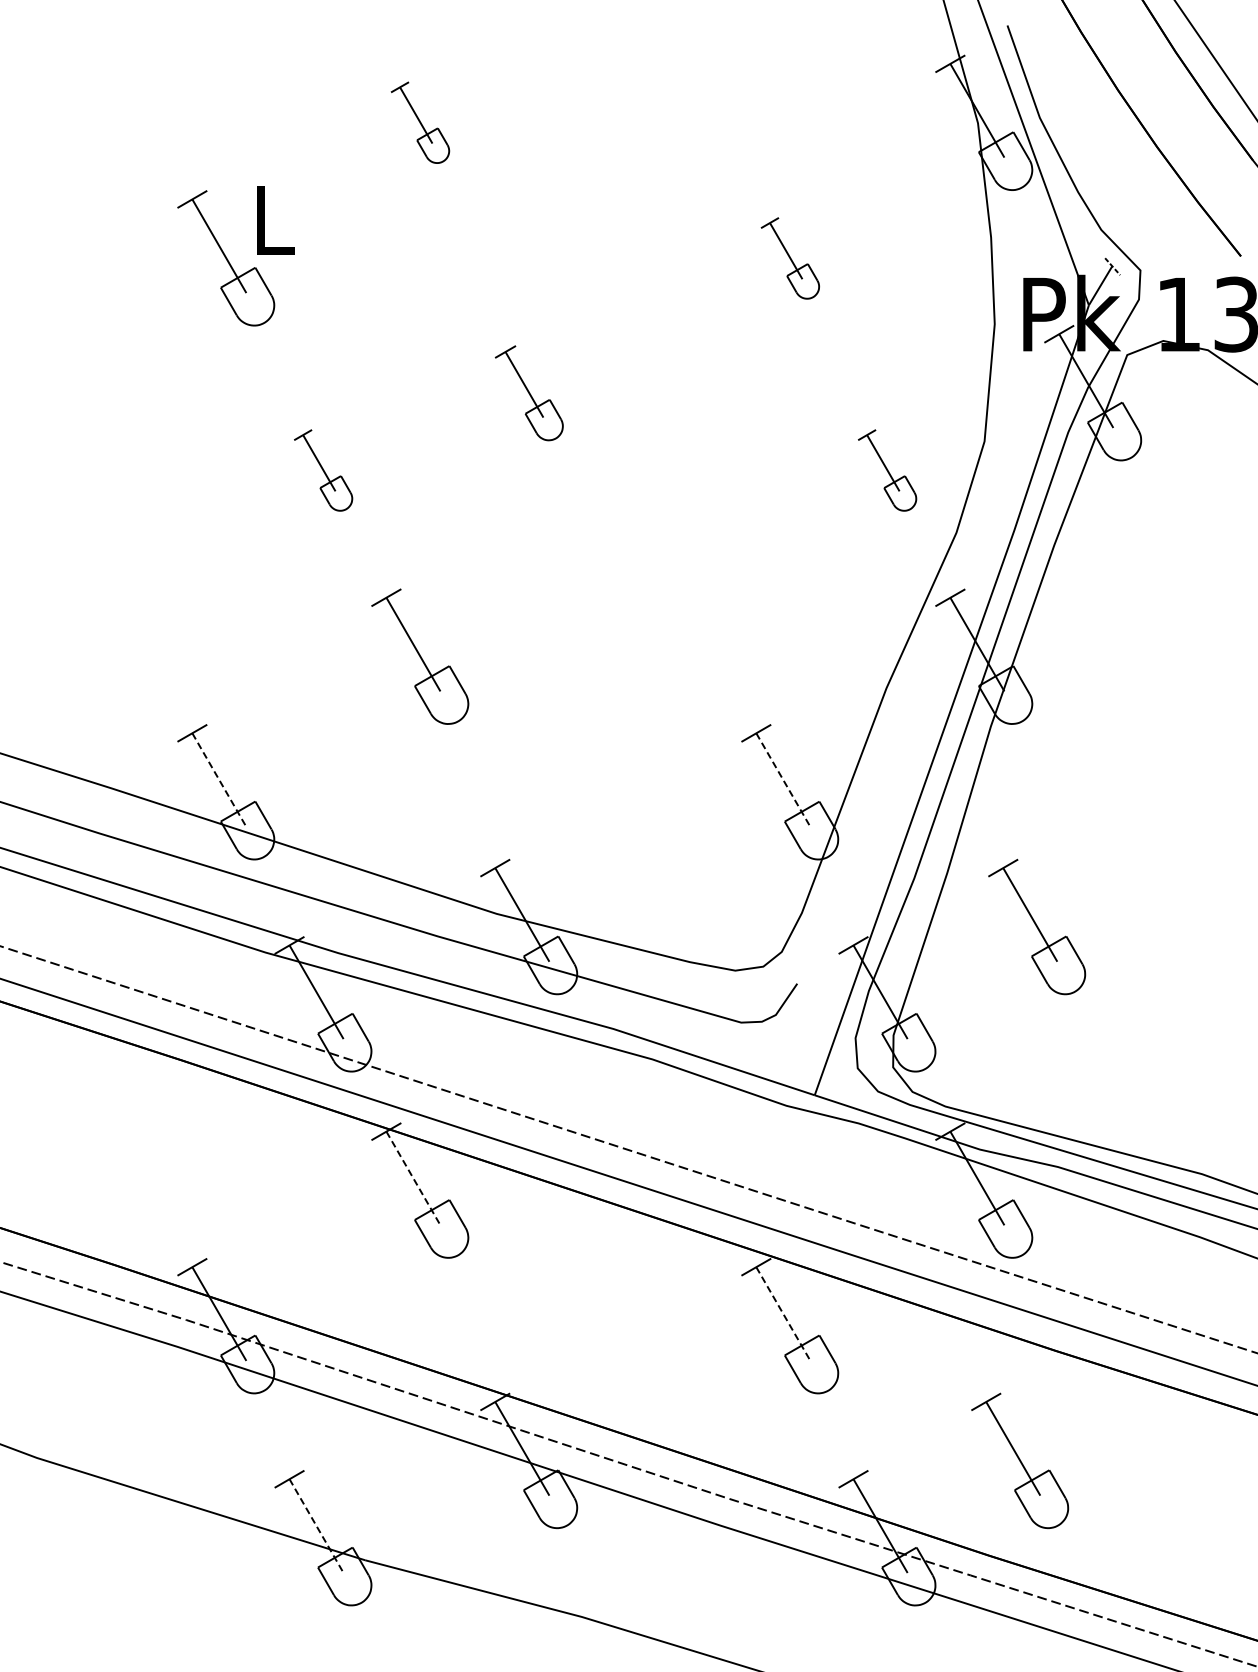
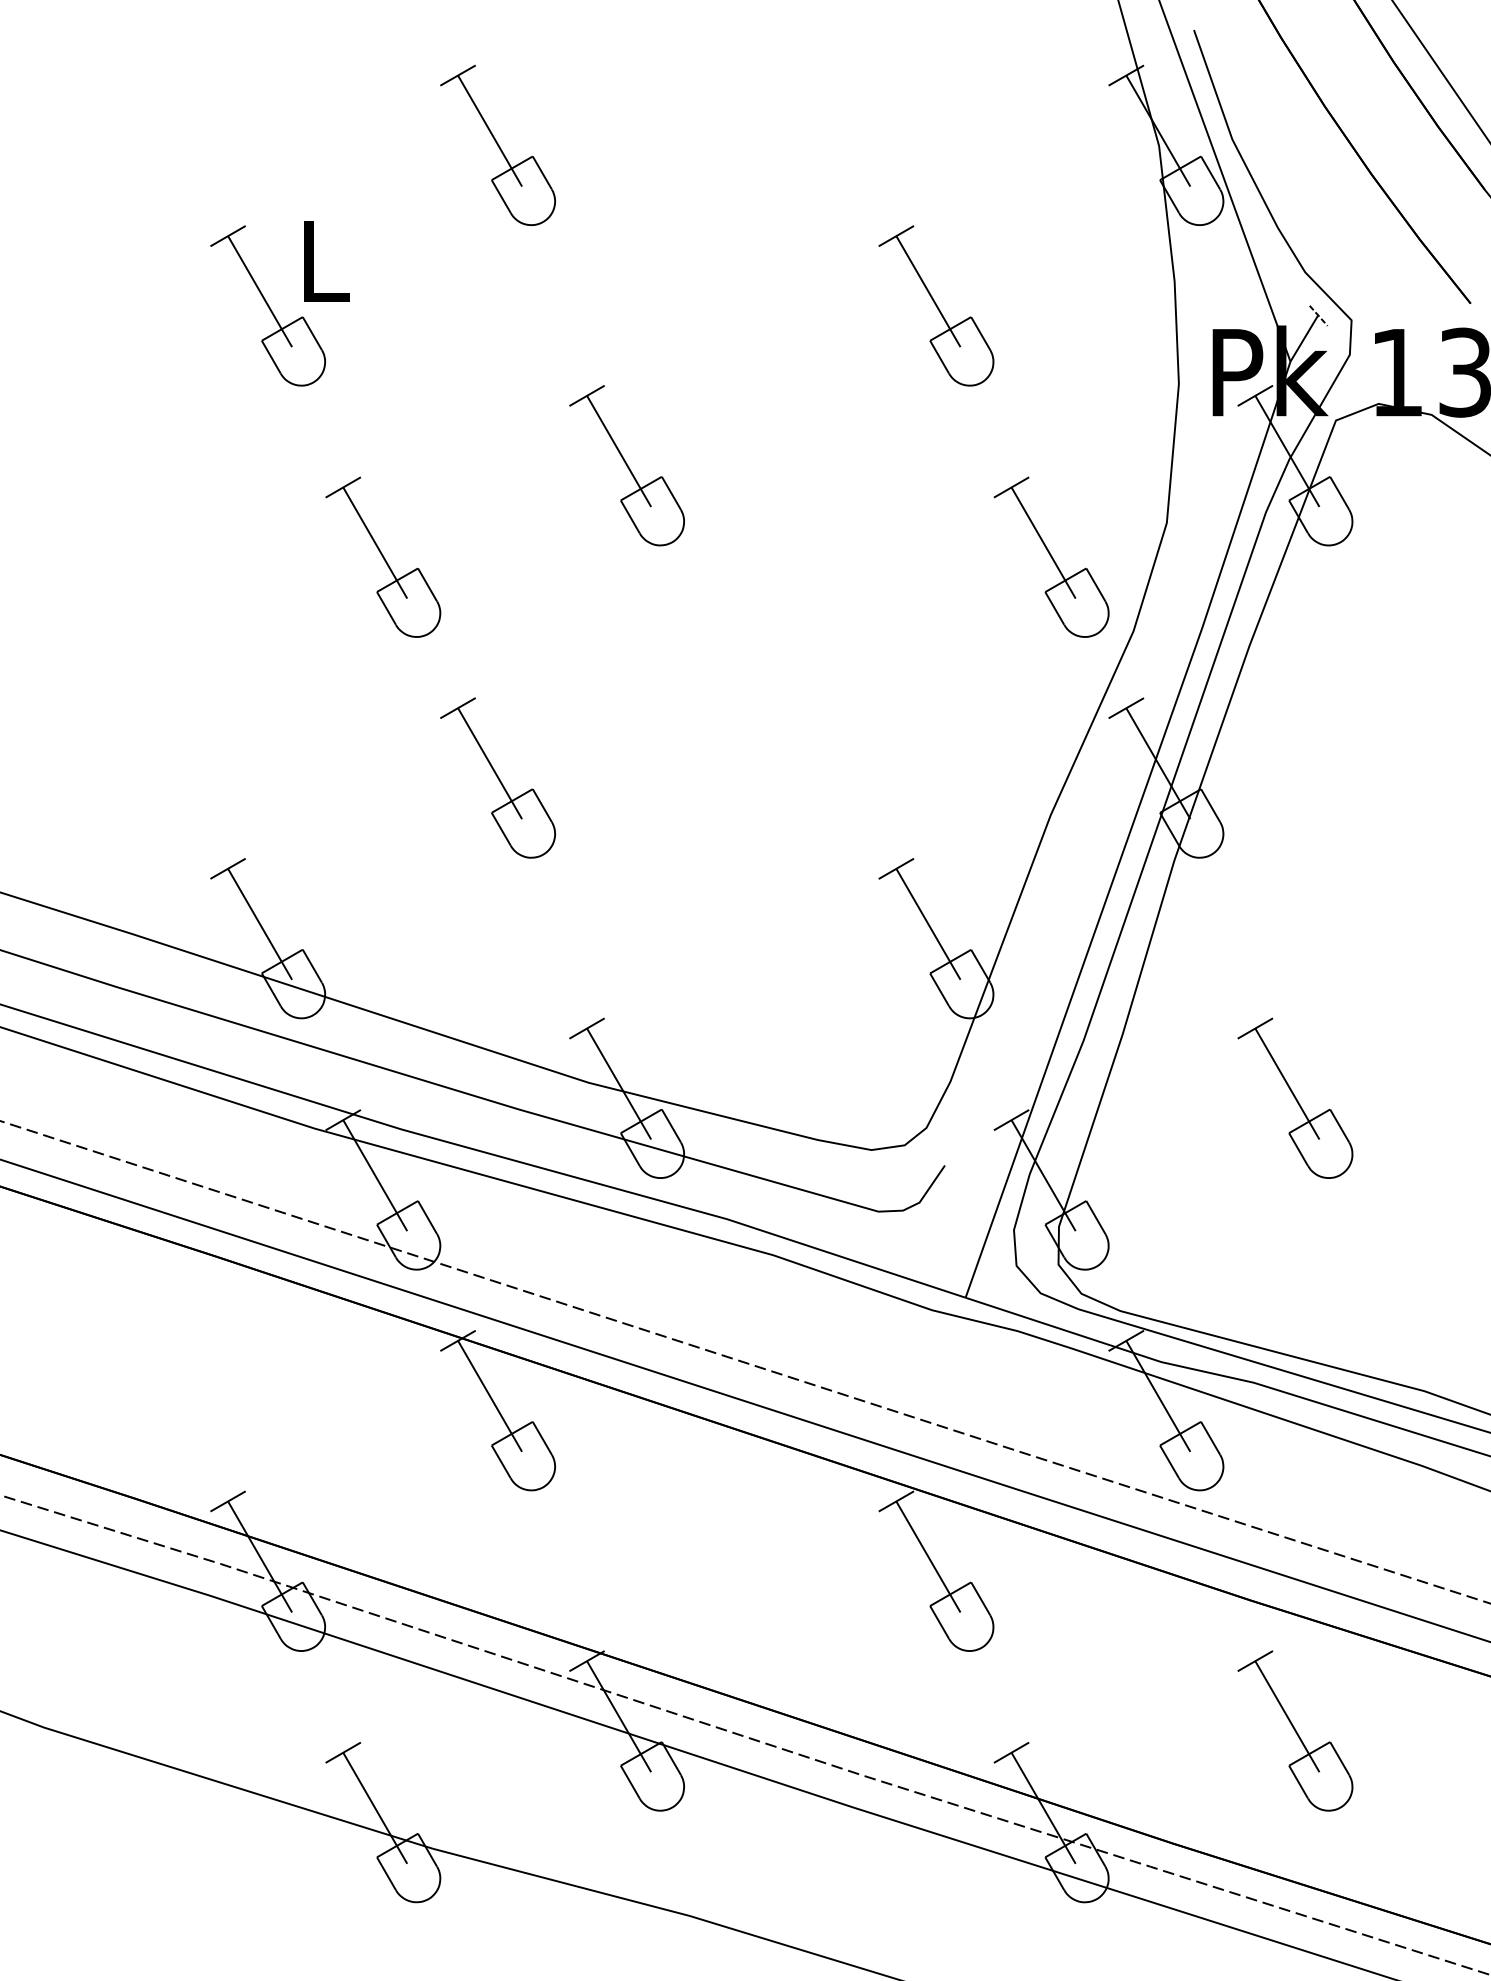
part: (420, 122) -> (498, 145), size x1.67
part: (790, 258) -> (936, 306), size x1.67
part: (529, 393) -> (627, 466), size x1.43
part: (323, 470) -> (383, 557), size x1.67
part: (887, 470) -> (1051, 557), size x1.67
line: (219, 780) -> (260, 924), dashed -> solid
line: (783, 780) -> (928, 924), dashed -> solid
part: (1037, 926) -> (1295, 1097), moved
line: (413, 1178) -> (490, 1396), dashed -> solid
line: (783, 1314) -> (928, 1557), dashed -> solid
part: (1020, 1460) -> (1295, 1730), moved
line: (316, 1526) -> (375, 1808), dashed -> solid

